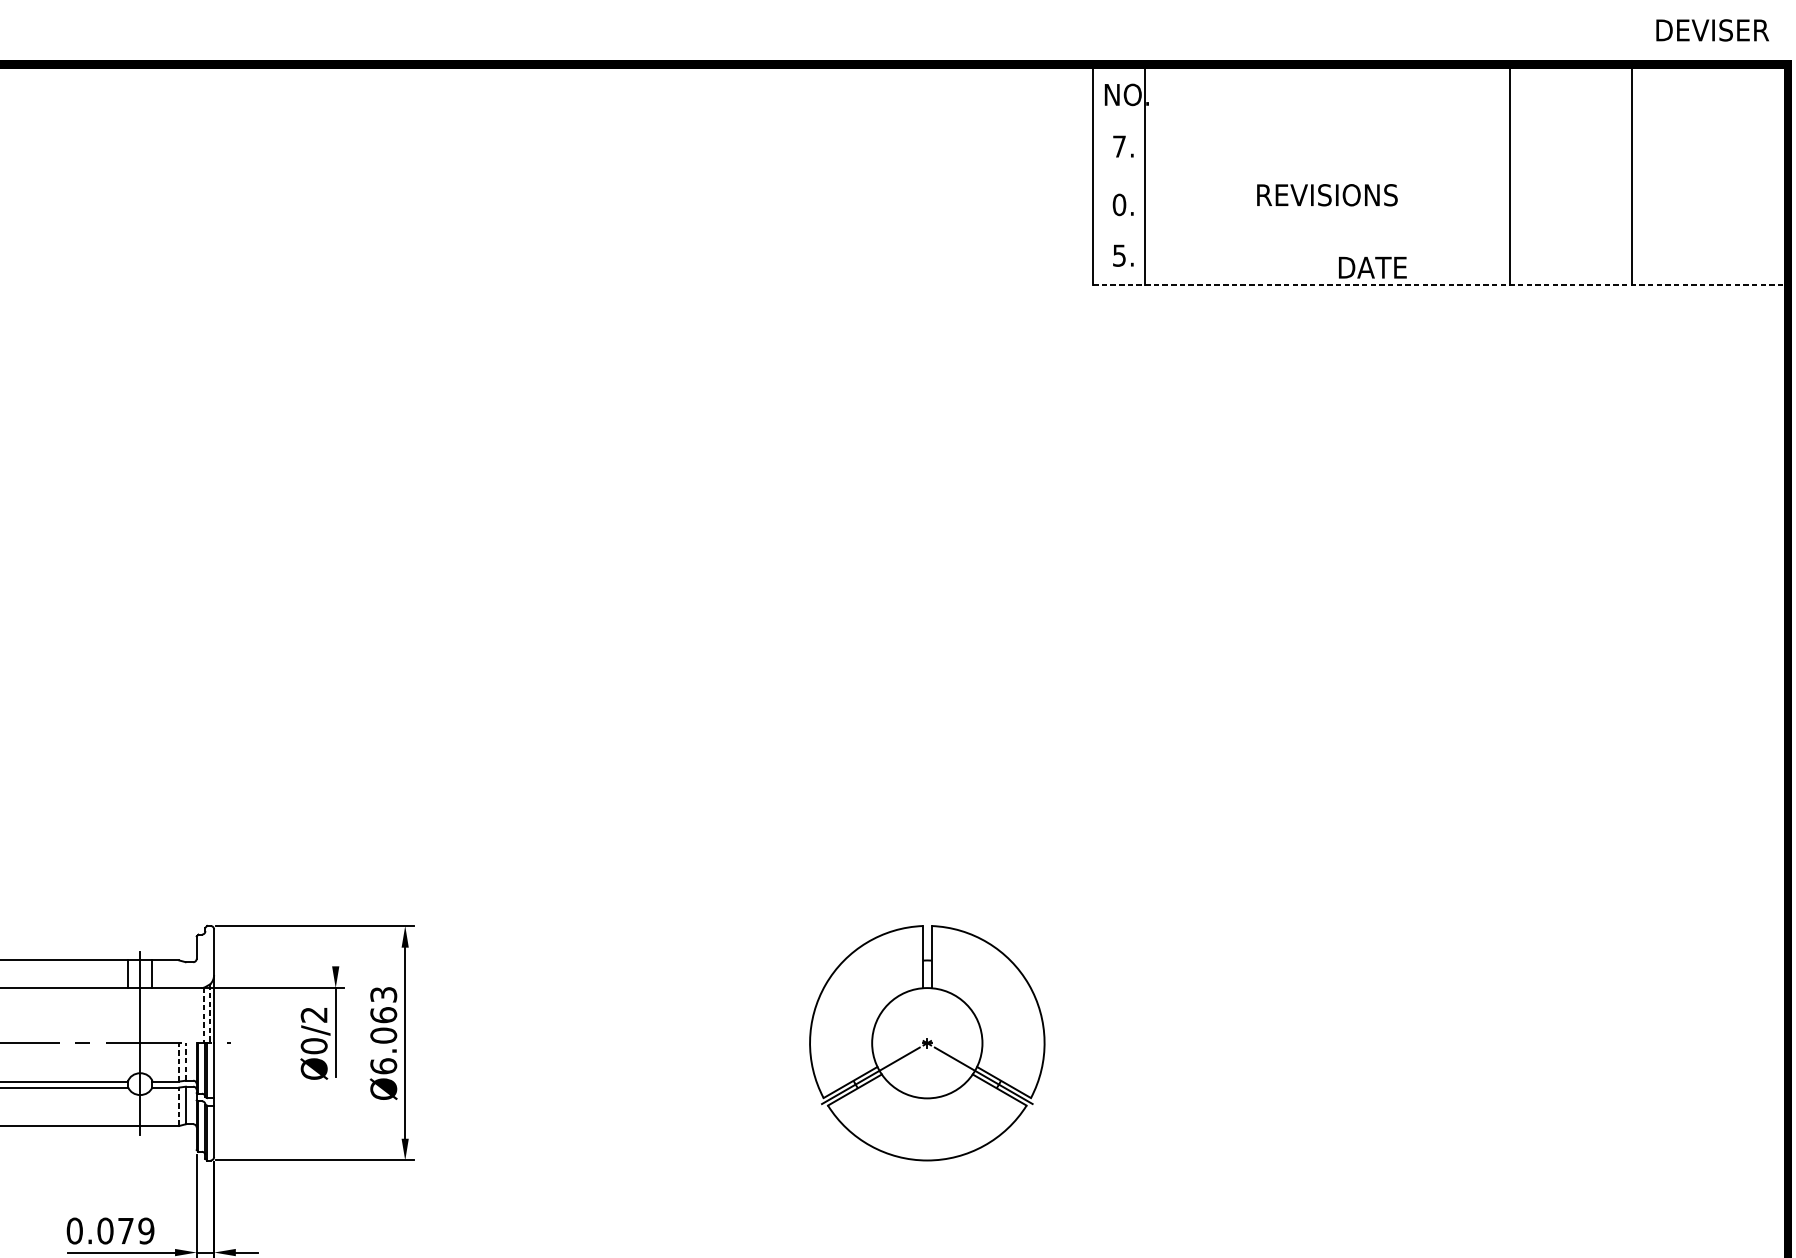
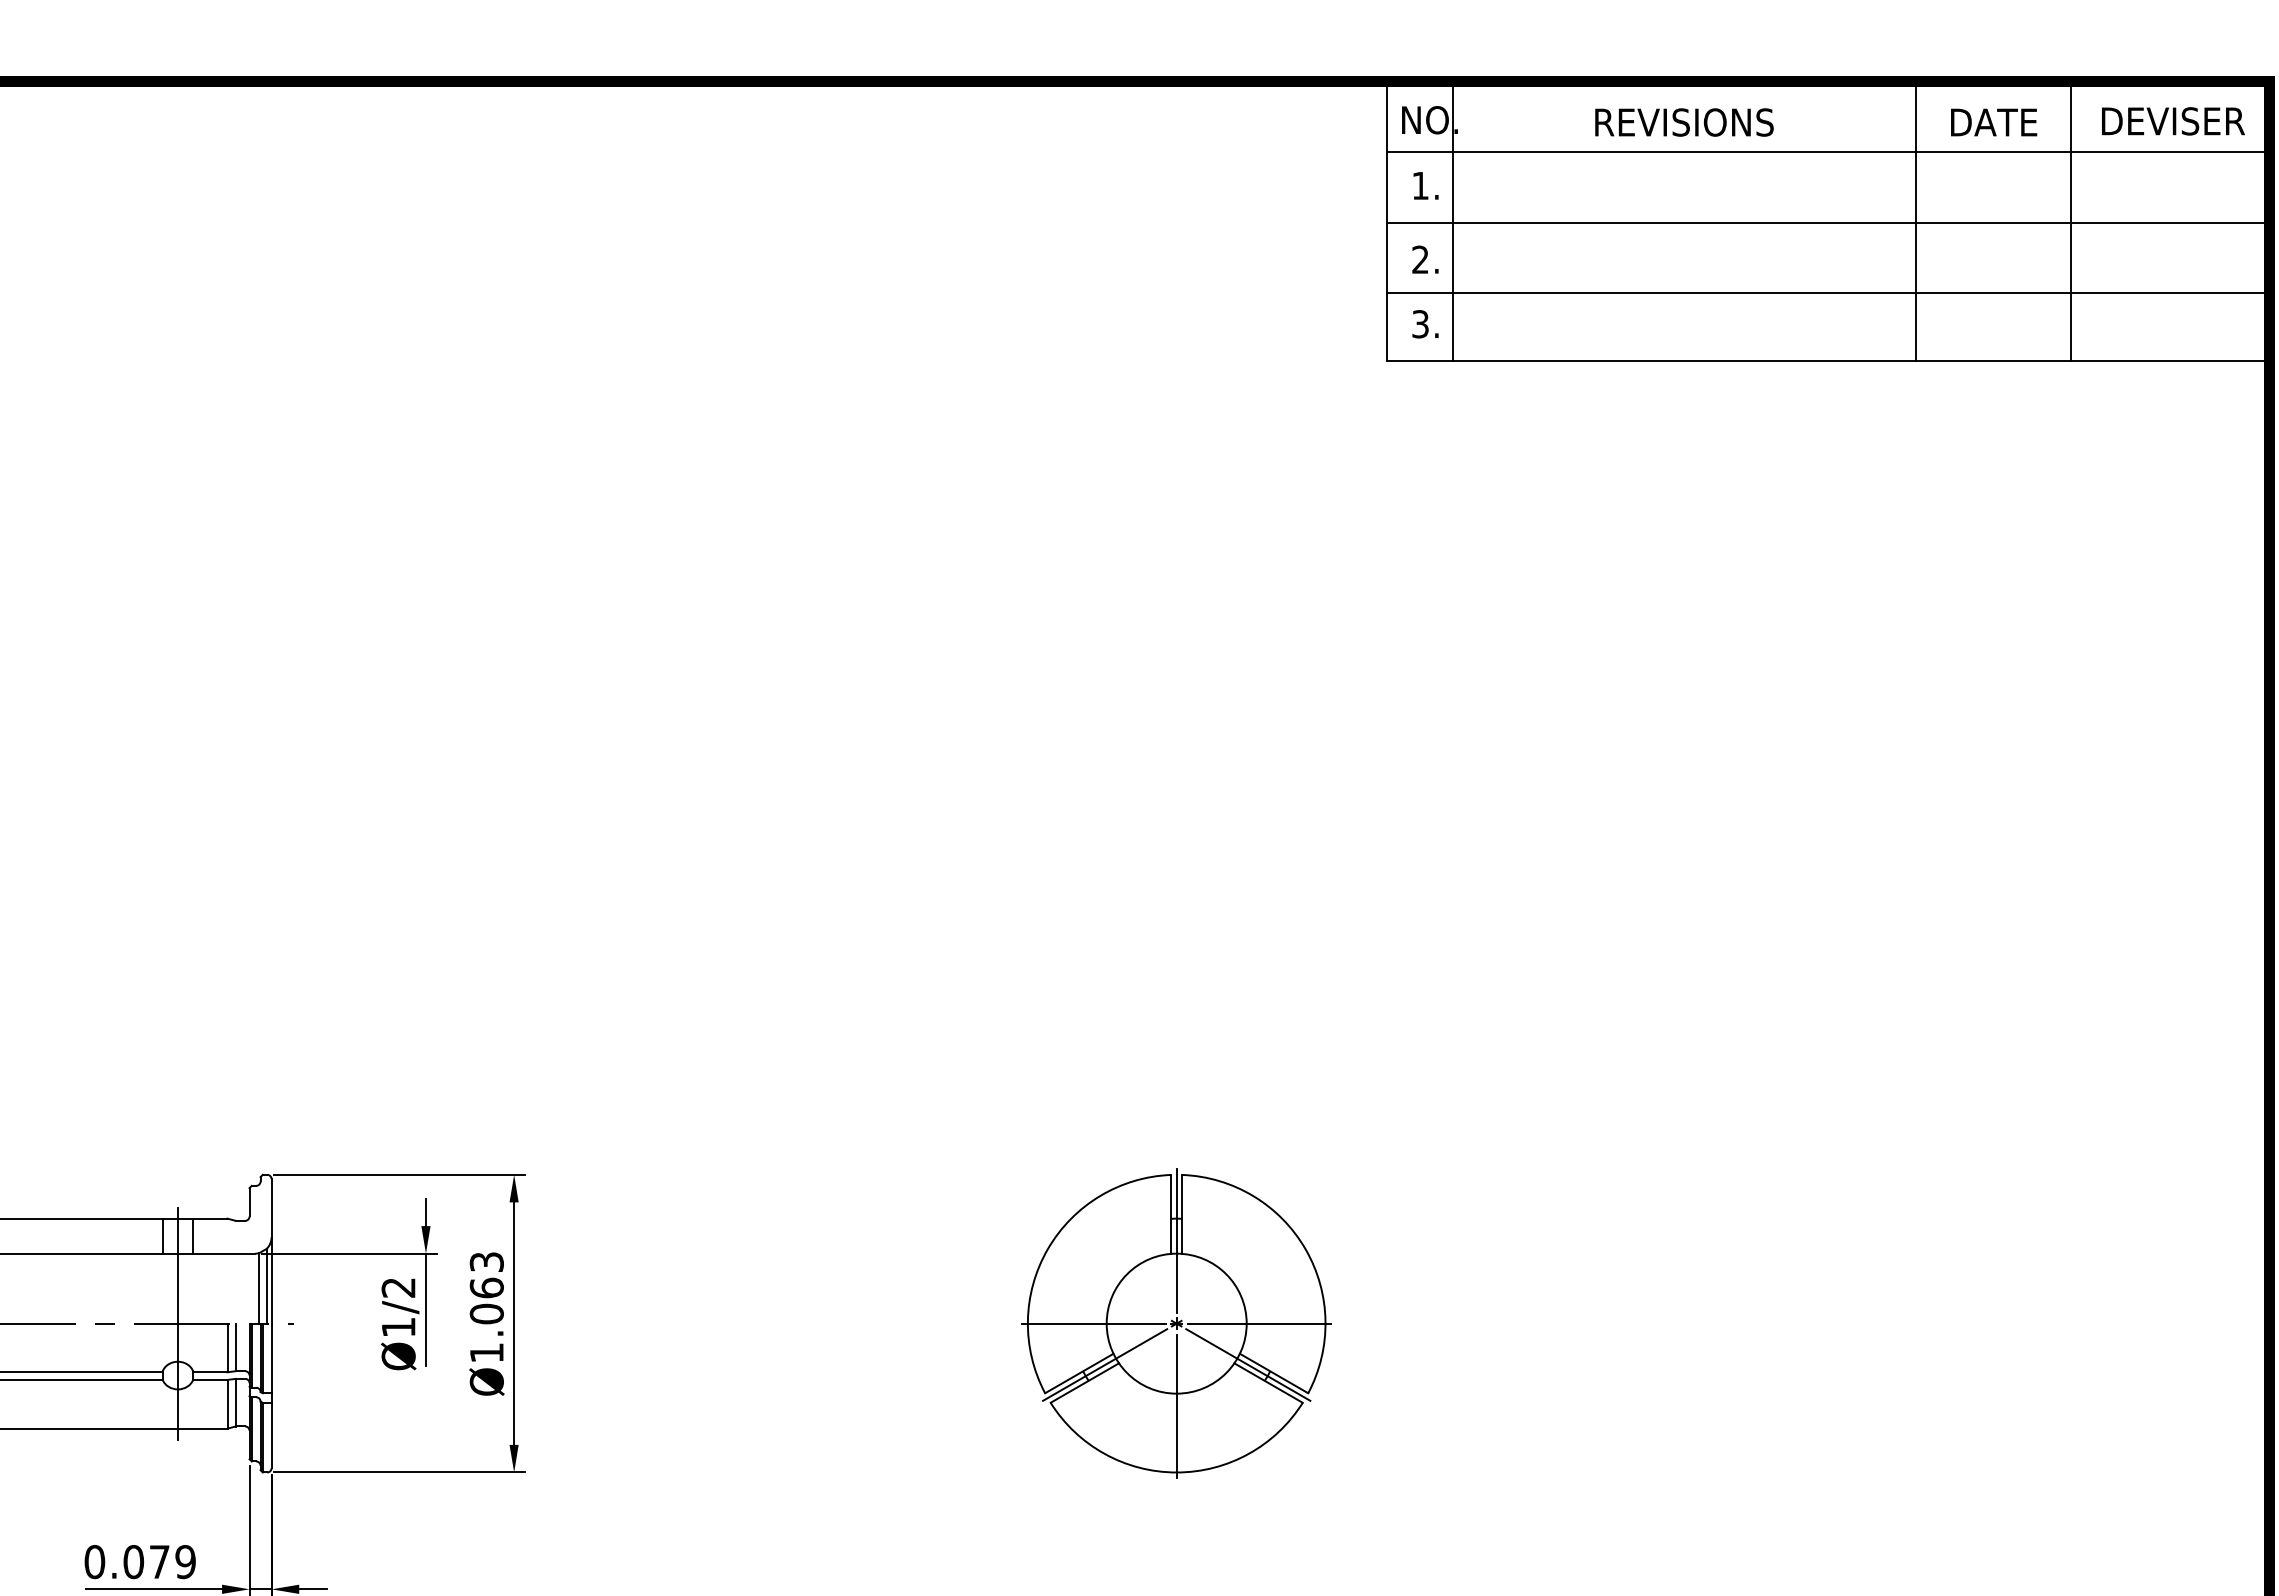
text: (1712, 30) -> (2173, 121), moved
line: (1440, 120) -> (1828, 152), added
text: (1119, 146) -> (1420, 185), 7. -> 1.
line: (1440, 175) -> (1828, 222), added
text: (1327, 195) -> (1684, 122), moved
text: (1119, 204) -> (1420, 259), 0. -> 2.
line: (1440, 231) -> (1828, 293), added
text: (1119, 255) -> (1420, 323), 5. -> 3.
text: (1373, 267) -> (1994, 122), moved
line: (1440, 285) -> (1828, 361), dashed -> solid
line: (335, 955) -> (425, 1212), added
line: (927, 977) -> (1176, 1240), added
line: (210, 1013) -> (266, 1286), dashed -> solid
line: (204, 1015) -> (259, 1288), dashed -> solid
line: (861, 1043) -> (1093, 1323), added
line: (992, 1043) -> (1259, 1323), added
text: (314, 1046) -> (398, 1327), Ø0/2 -> Ø1/2
line: (179, 1062) -> (227, 1347), dashed -> solid
line: (185, 1062) -> (235, 1347), dashed -> solid
text: (383, 1065) -> (486, 1352), Ø6.063 -> Ø1.063
line: (179, 1106) -> (227, 1403), dashed -> solid
line: (927, 1108) -> (1176, 1406), added

